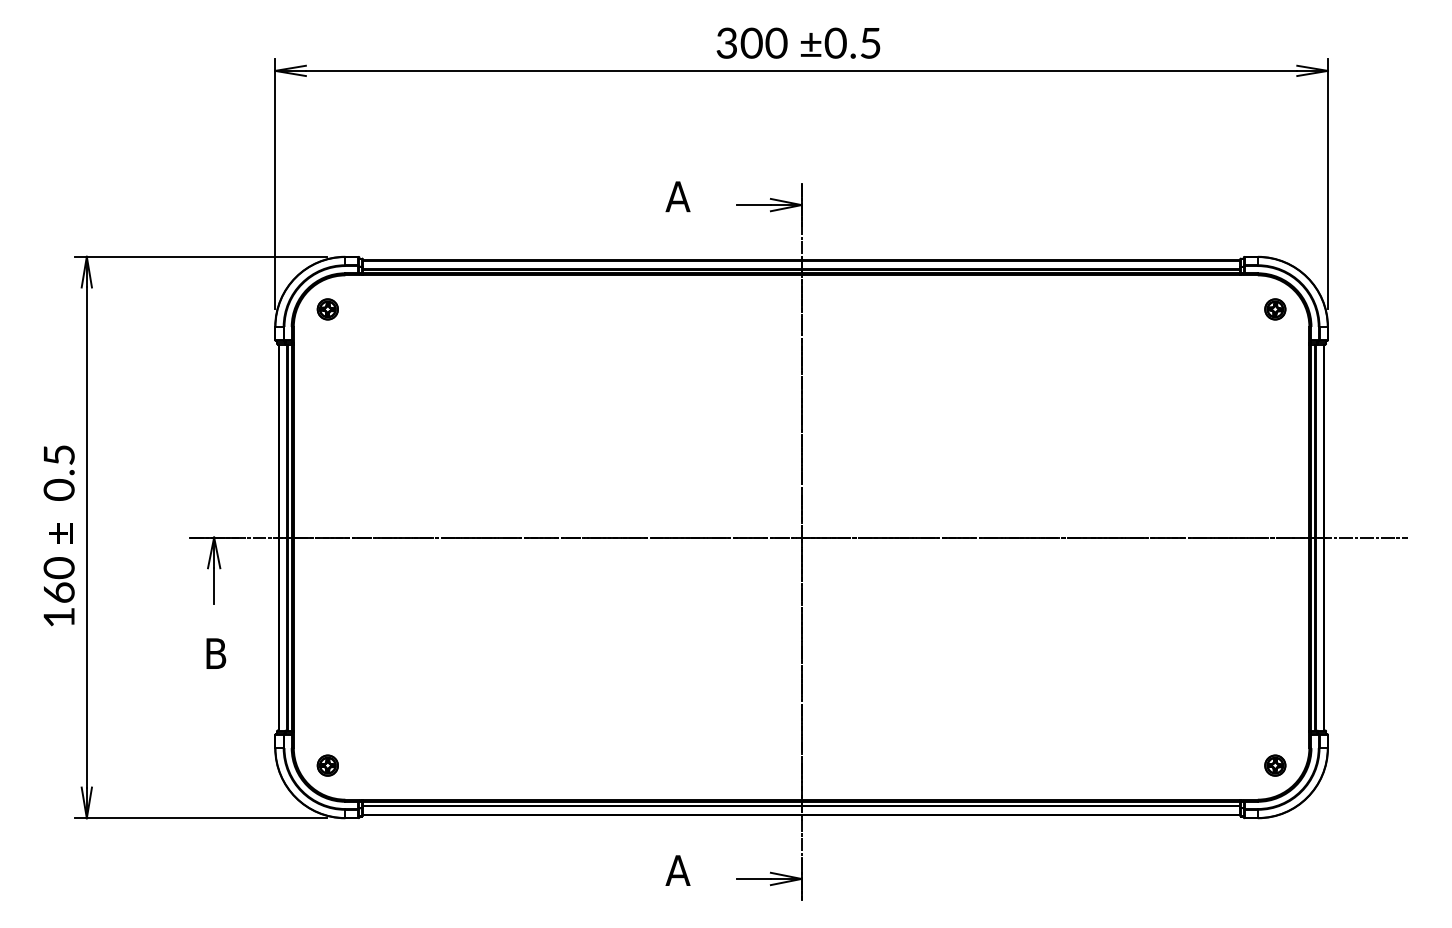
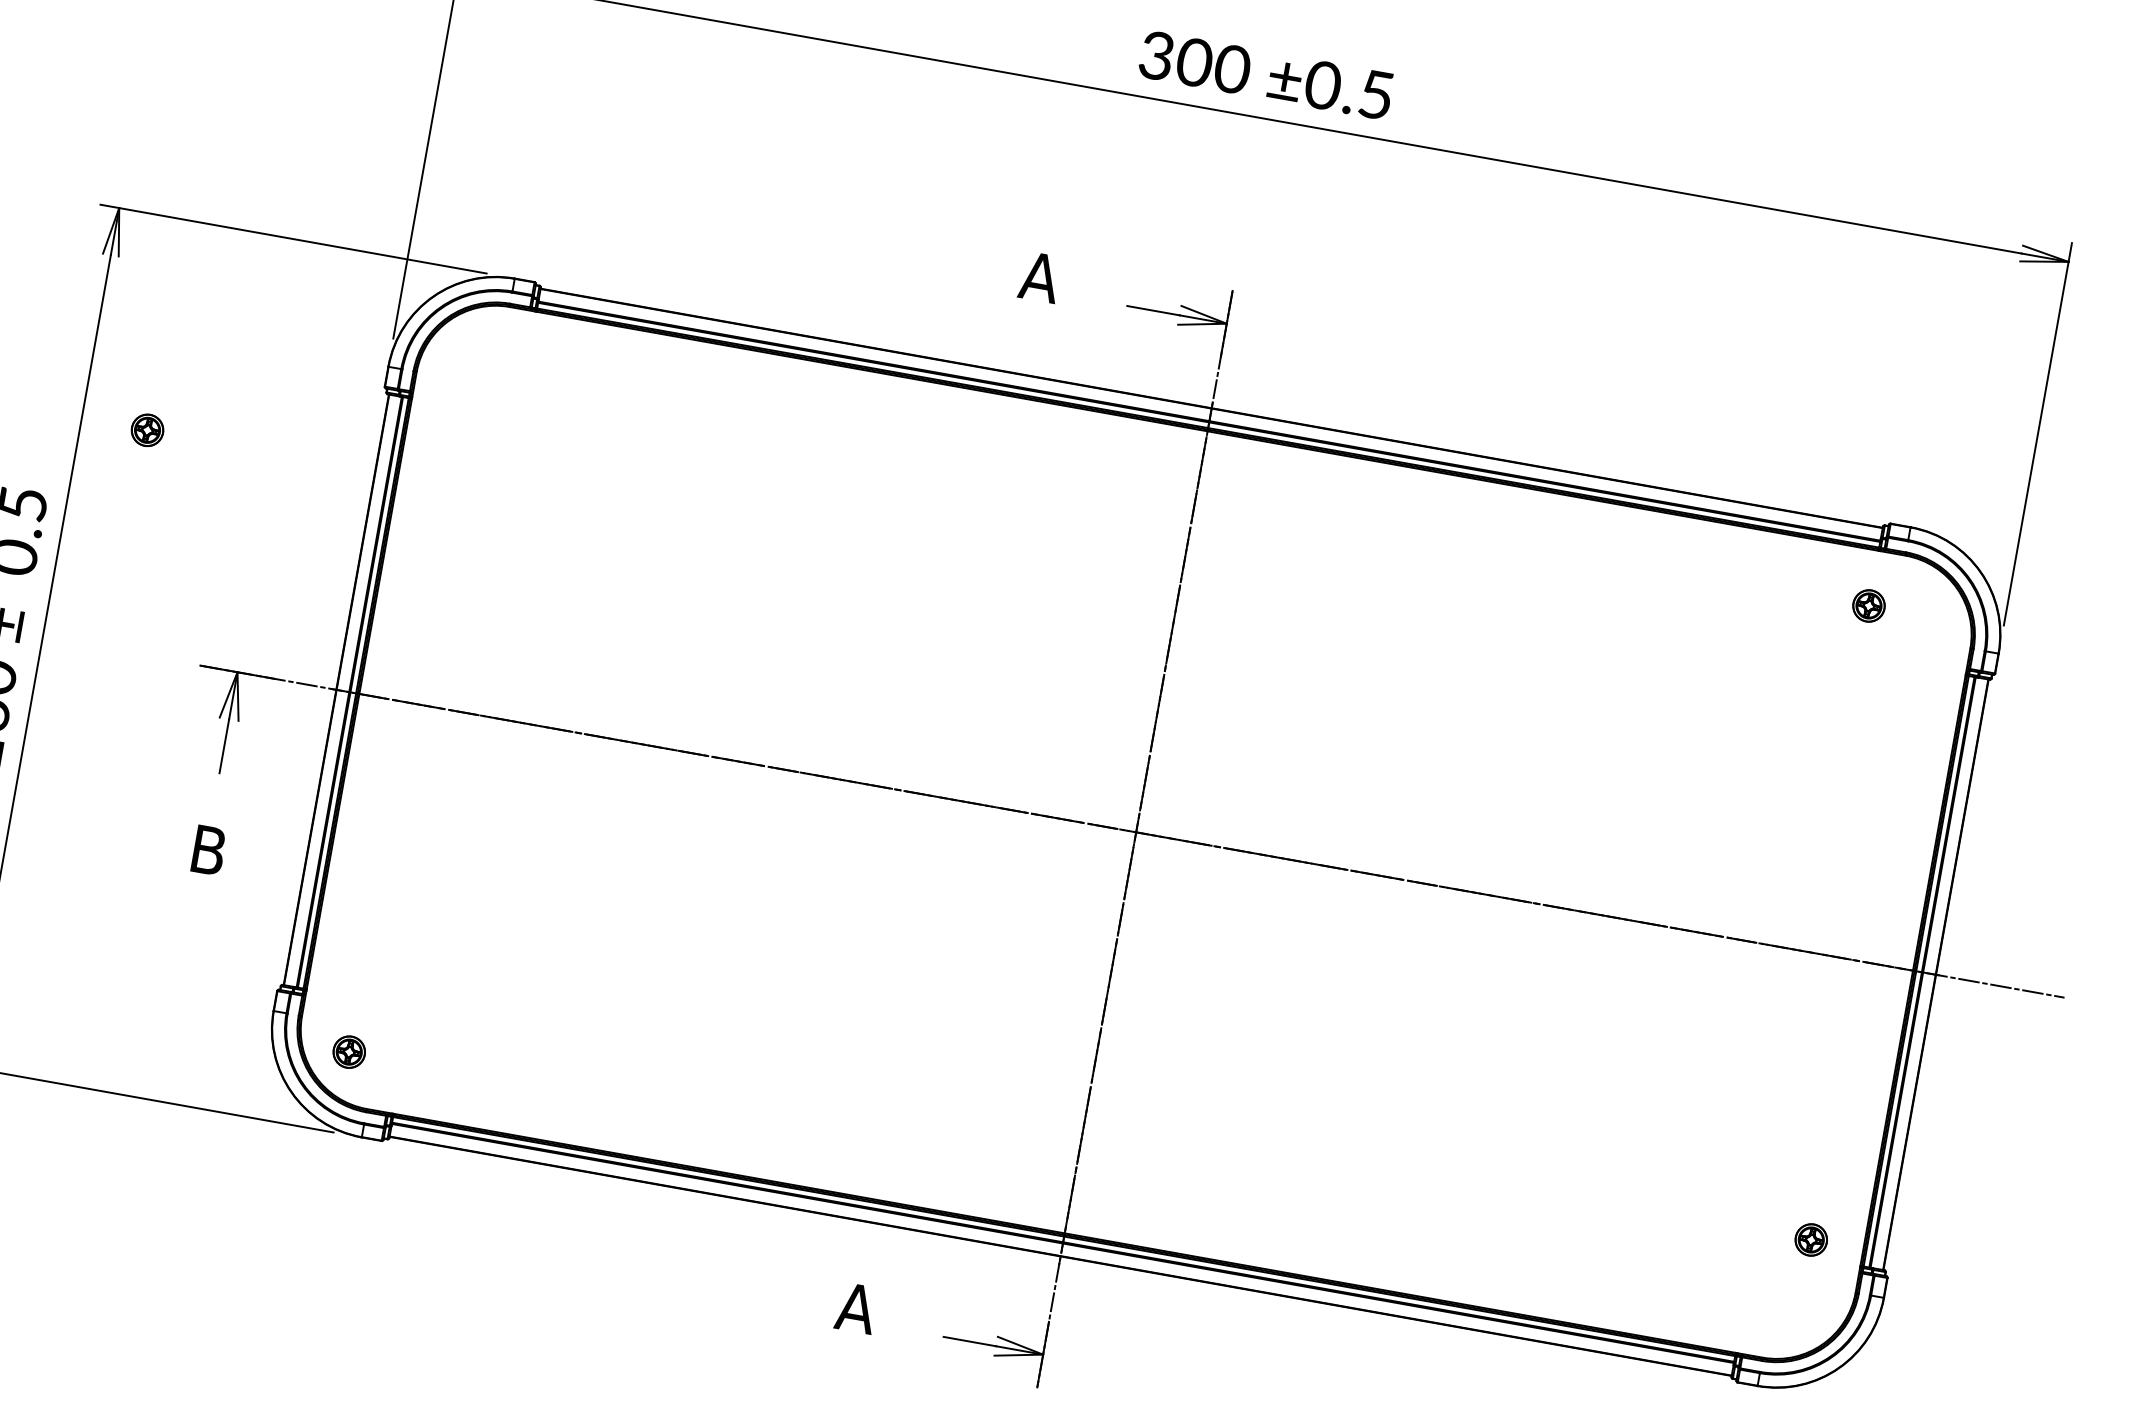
part: (327, 309) -> (146, 430), moved
part: (1275, 309) -> (1869, 606), moved
part: (1275, 765) -> (1811, 1239), moved

